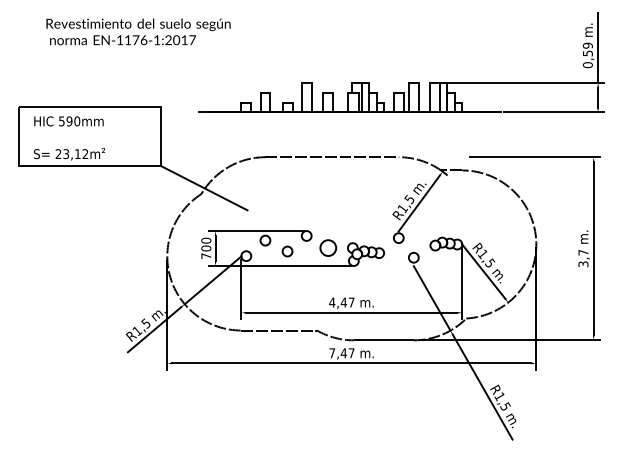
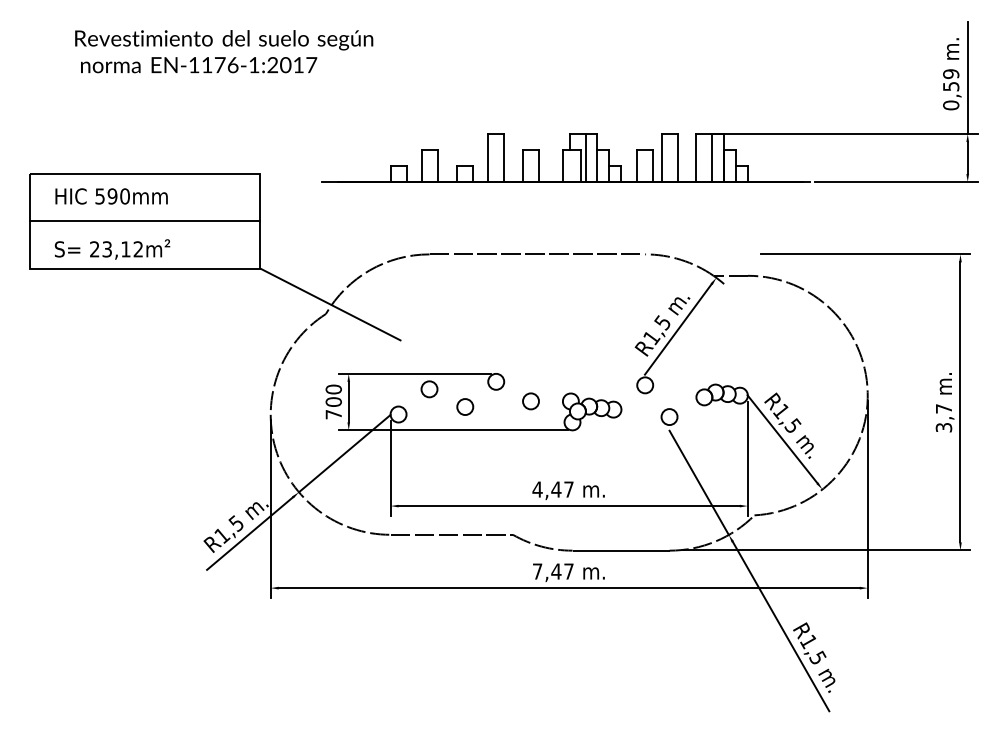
line: (89, 136) -> (144, 220), added
circle: (327, 247) -> (529, 400), size x0.62

